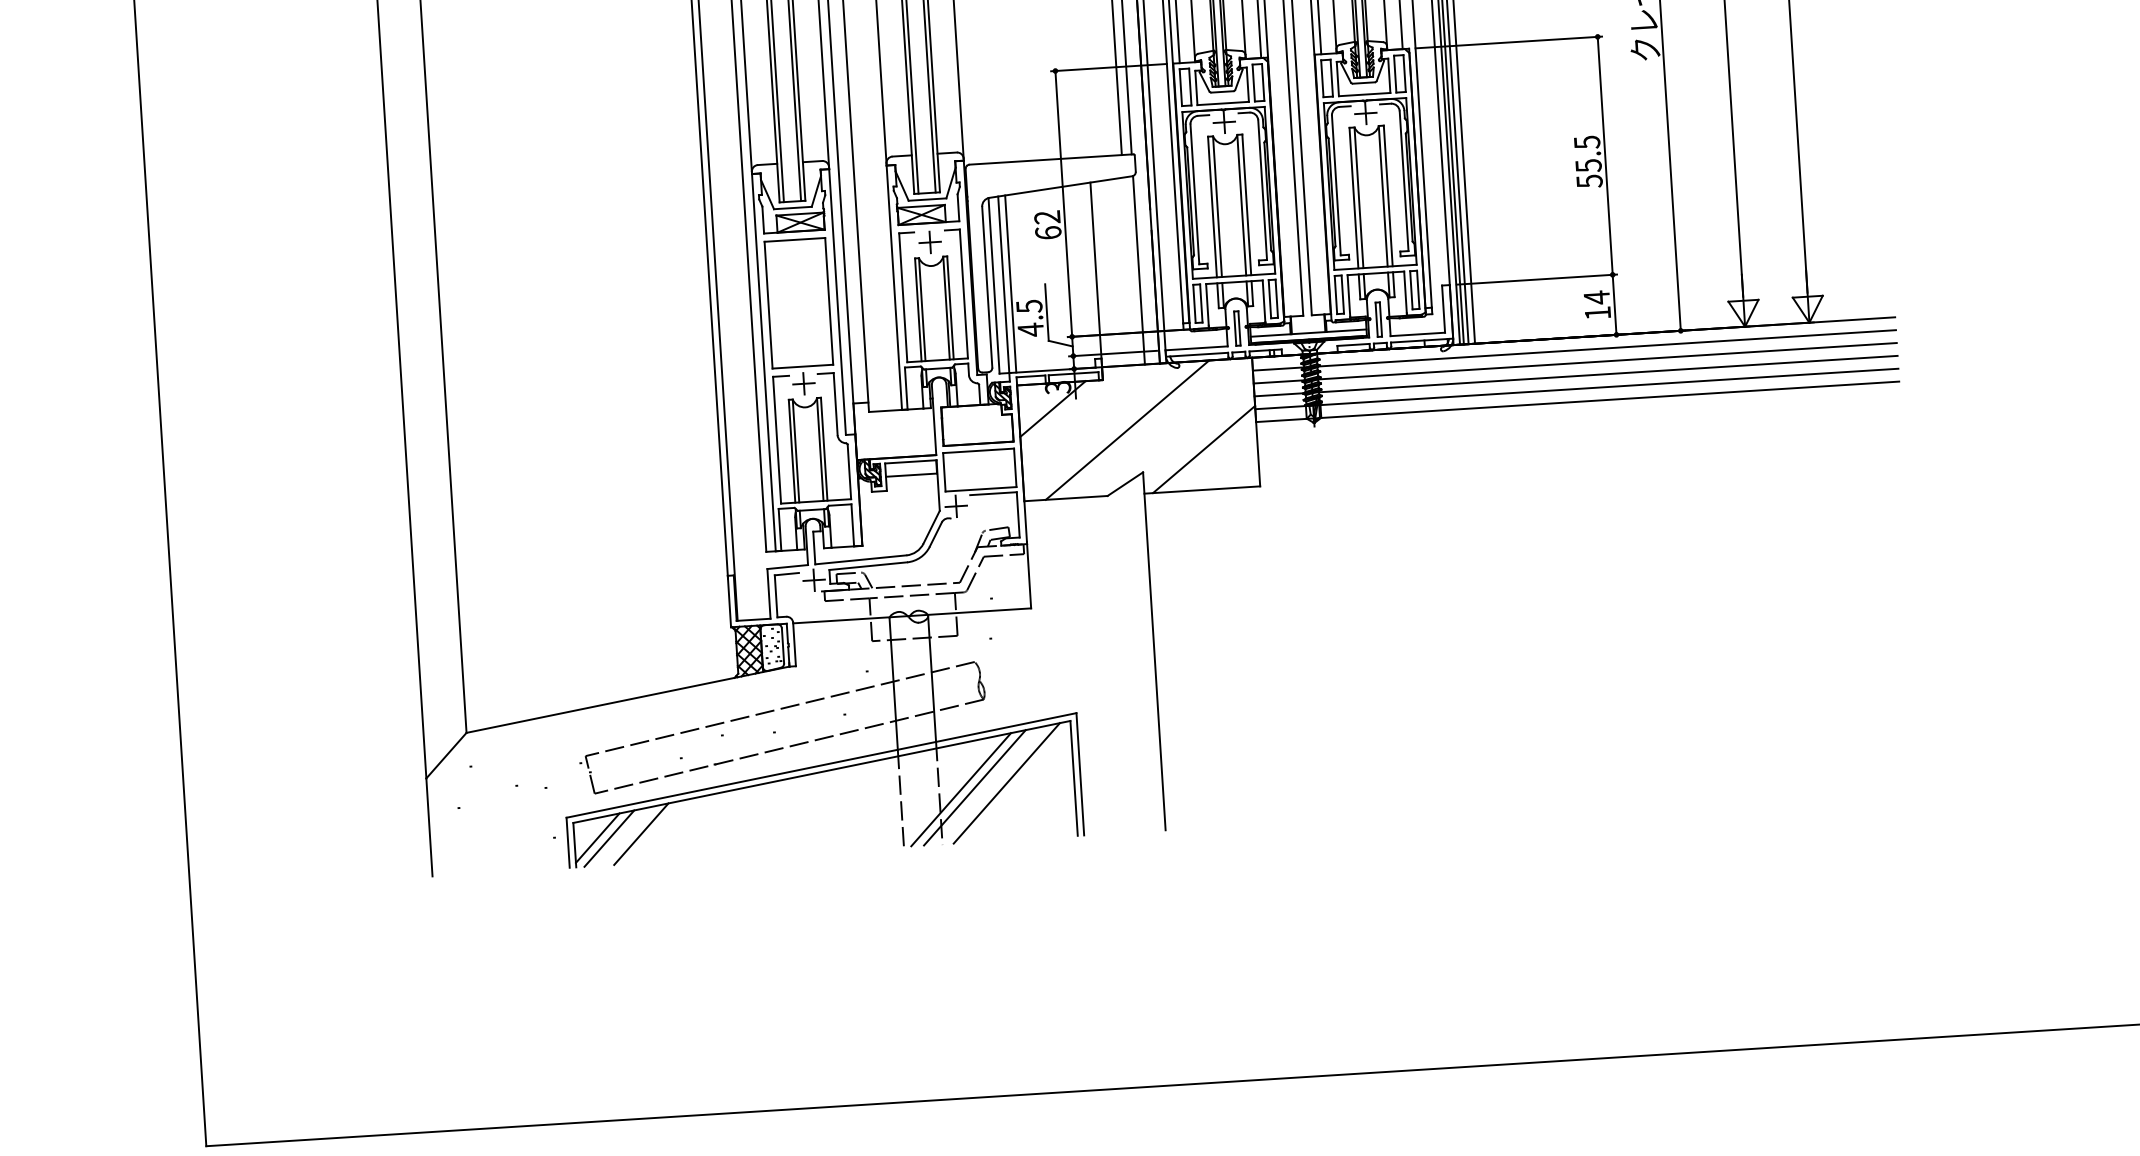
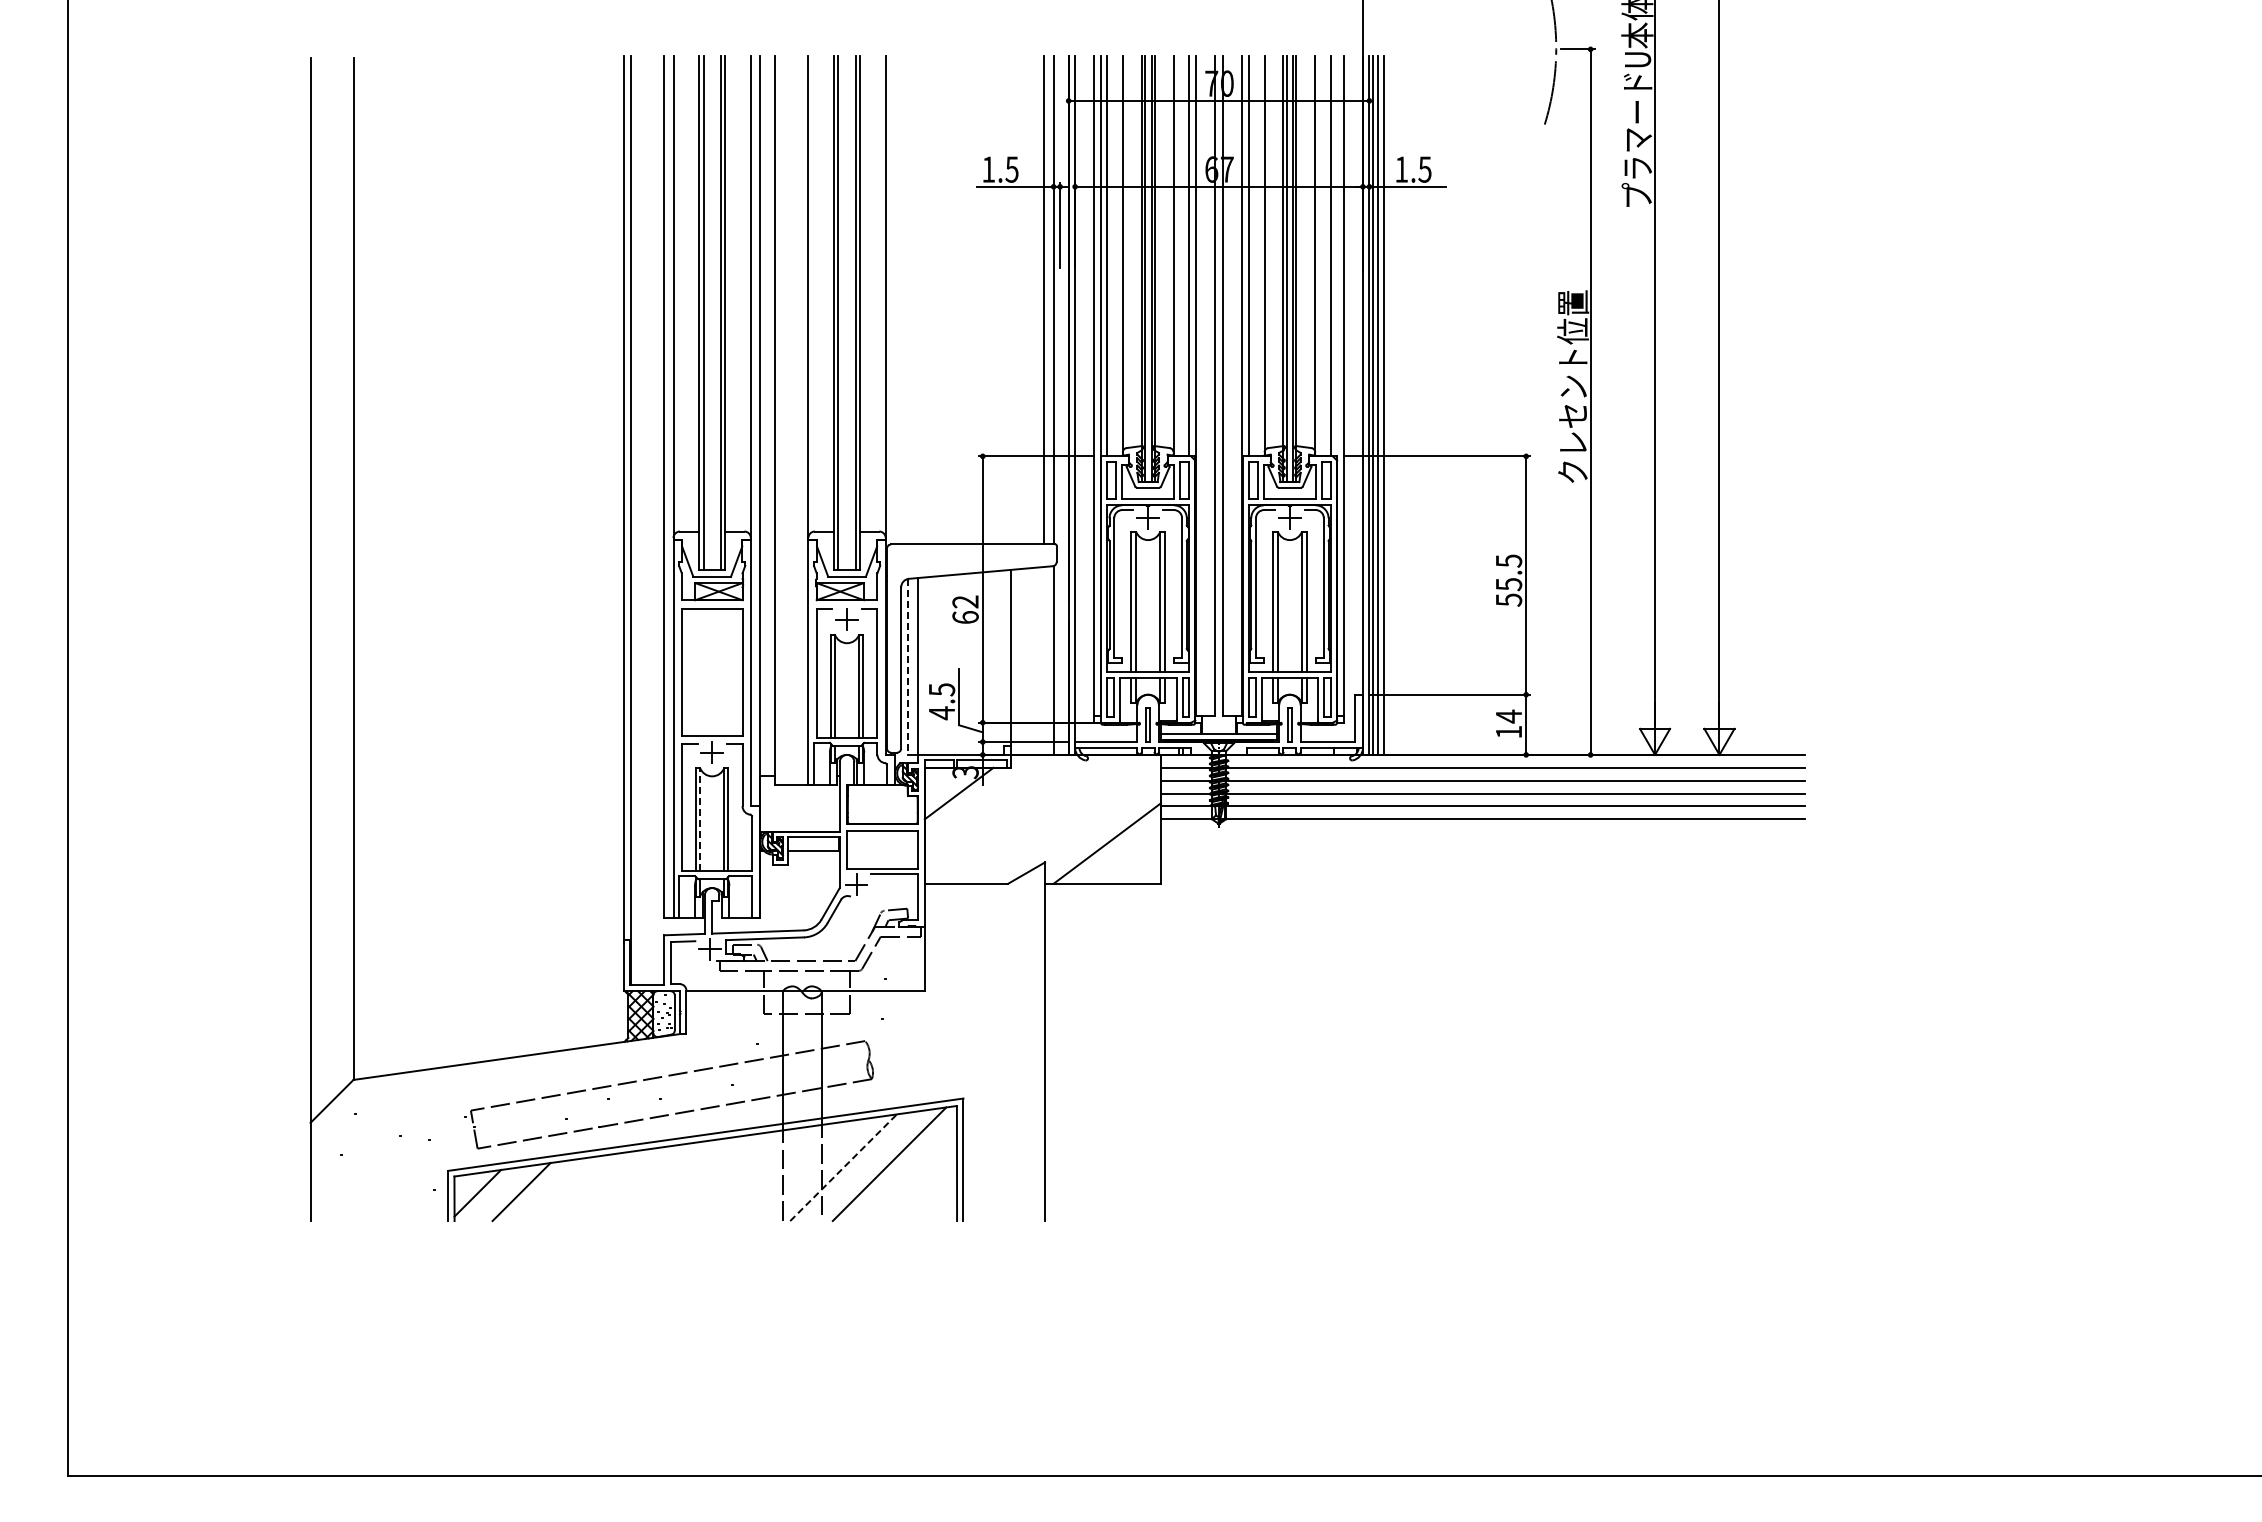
line: (1010, 283) -> (924, 665), removed
line: (994, 285) -> (908, 666), solid -> dashed
line: (1127, 429) -> (1032, 818), removed
line: (796, 451) -> (700, 819), solid -> dashed
line: (974, 787) -> (857, 1166), removed
line: (961, 789) -> (843, 1167), solid -> dashed
line: (609, 838) -> (489, 1194), removed

